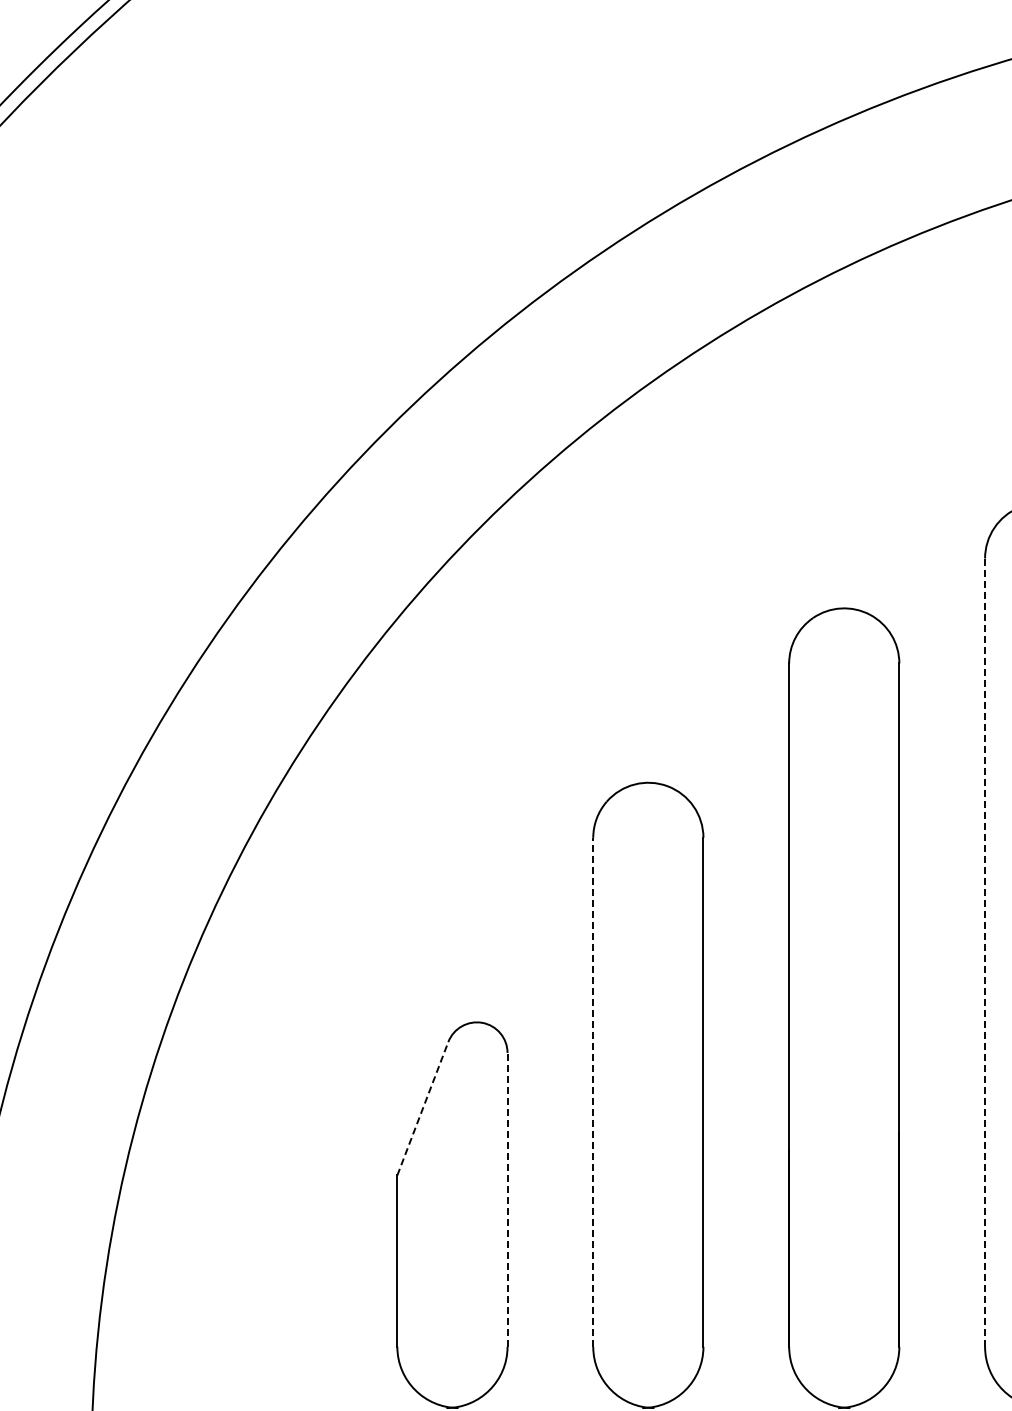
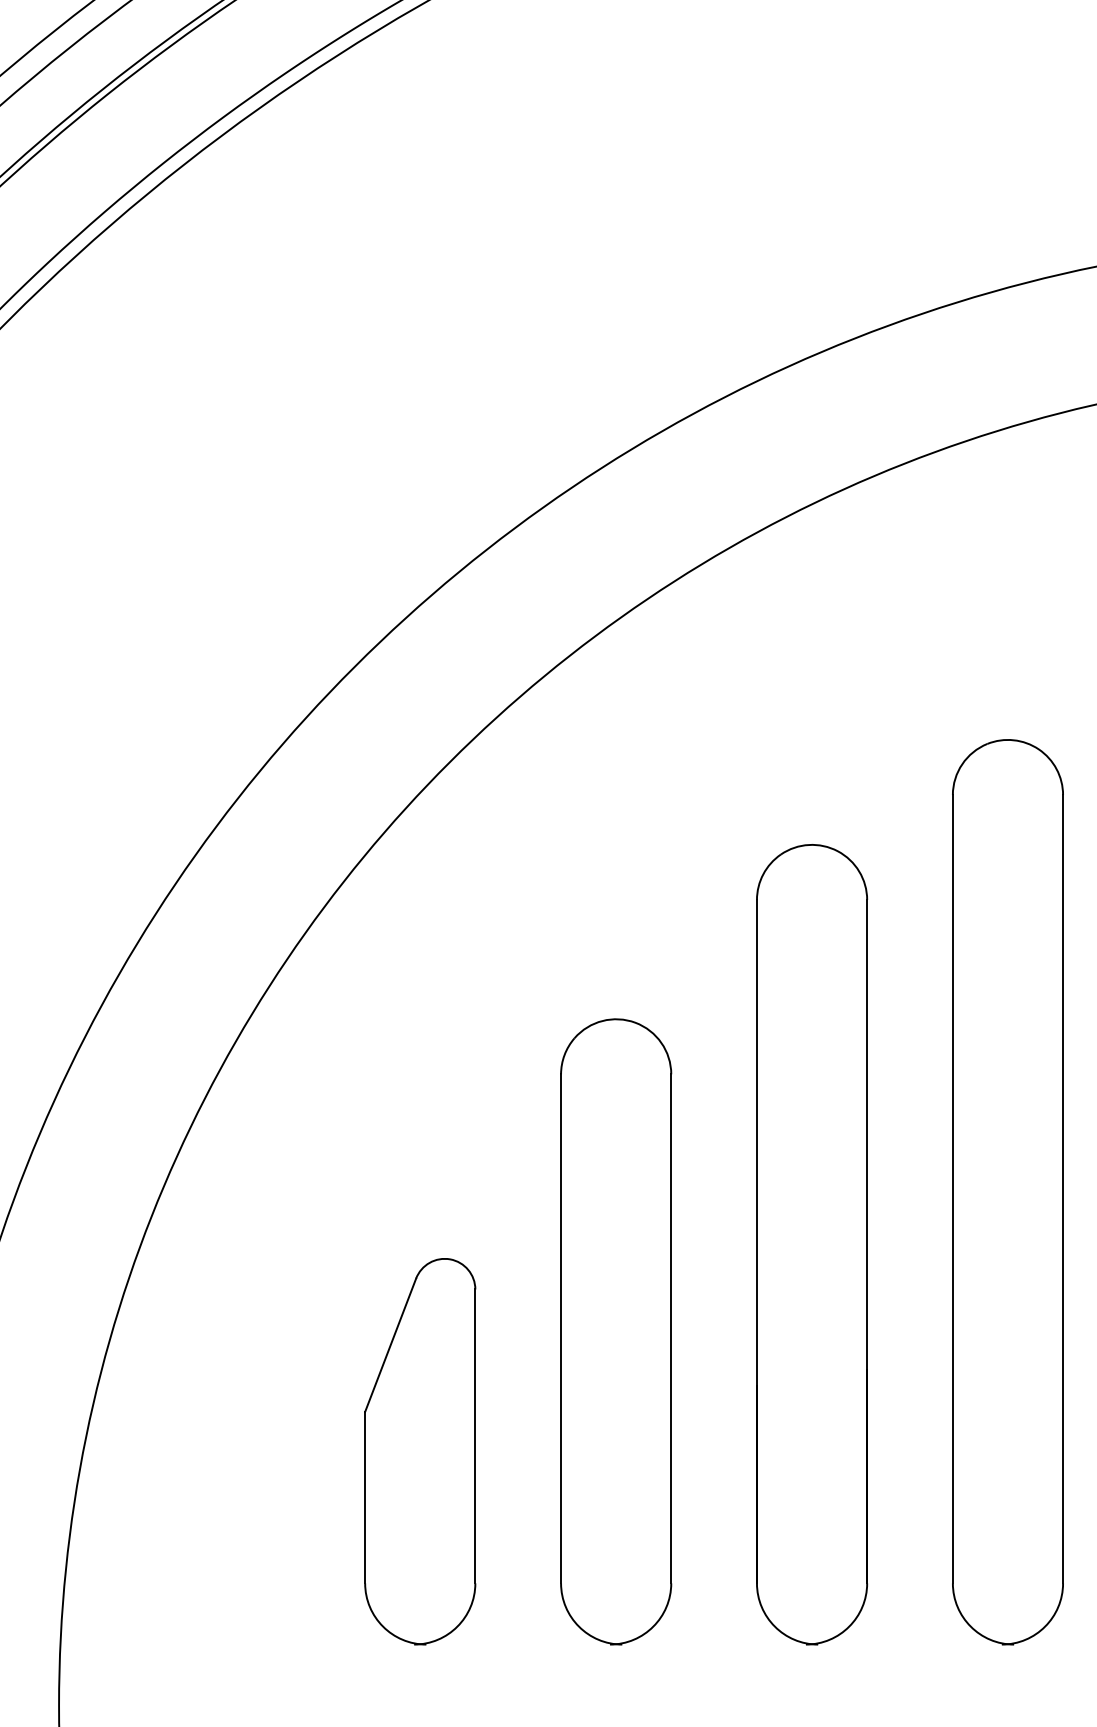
line: (984, 951) -> (952, 1188), dashed -> solid
line: (593, 1091) -> (561, 1328), dashed -> solid
line: (422, 1107) -> (390, 1344), dashed -> solid
line: (507, 1199) -> (475, 1436), dashed -> solid

